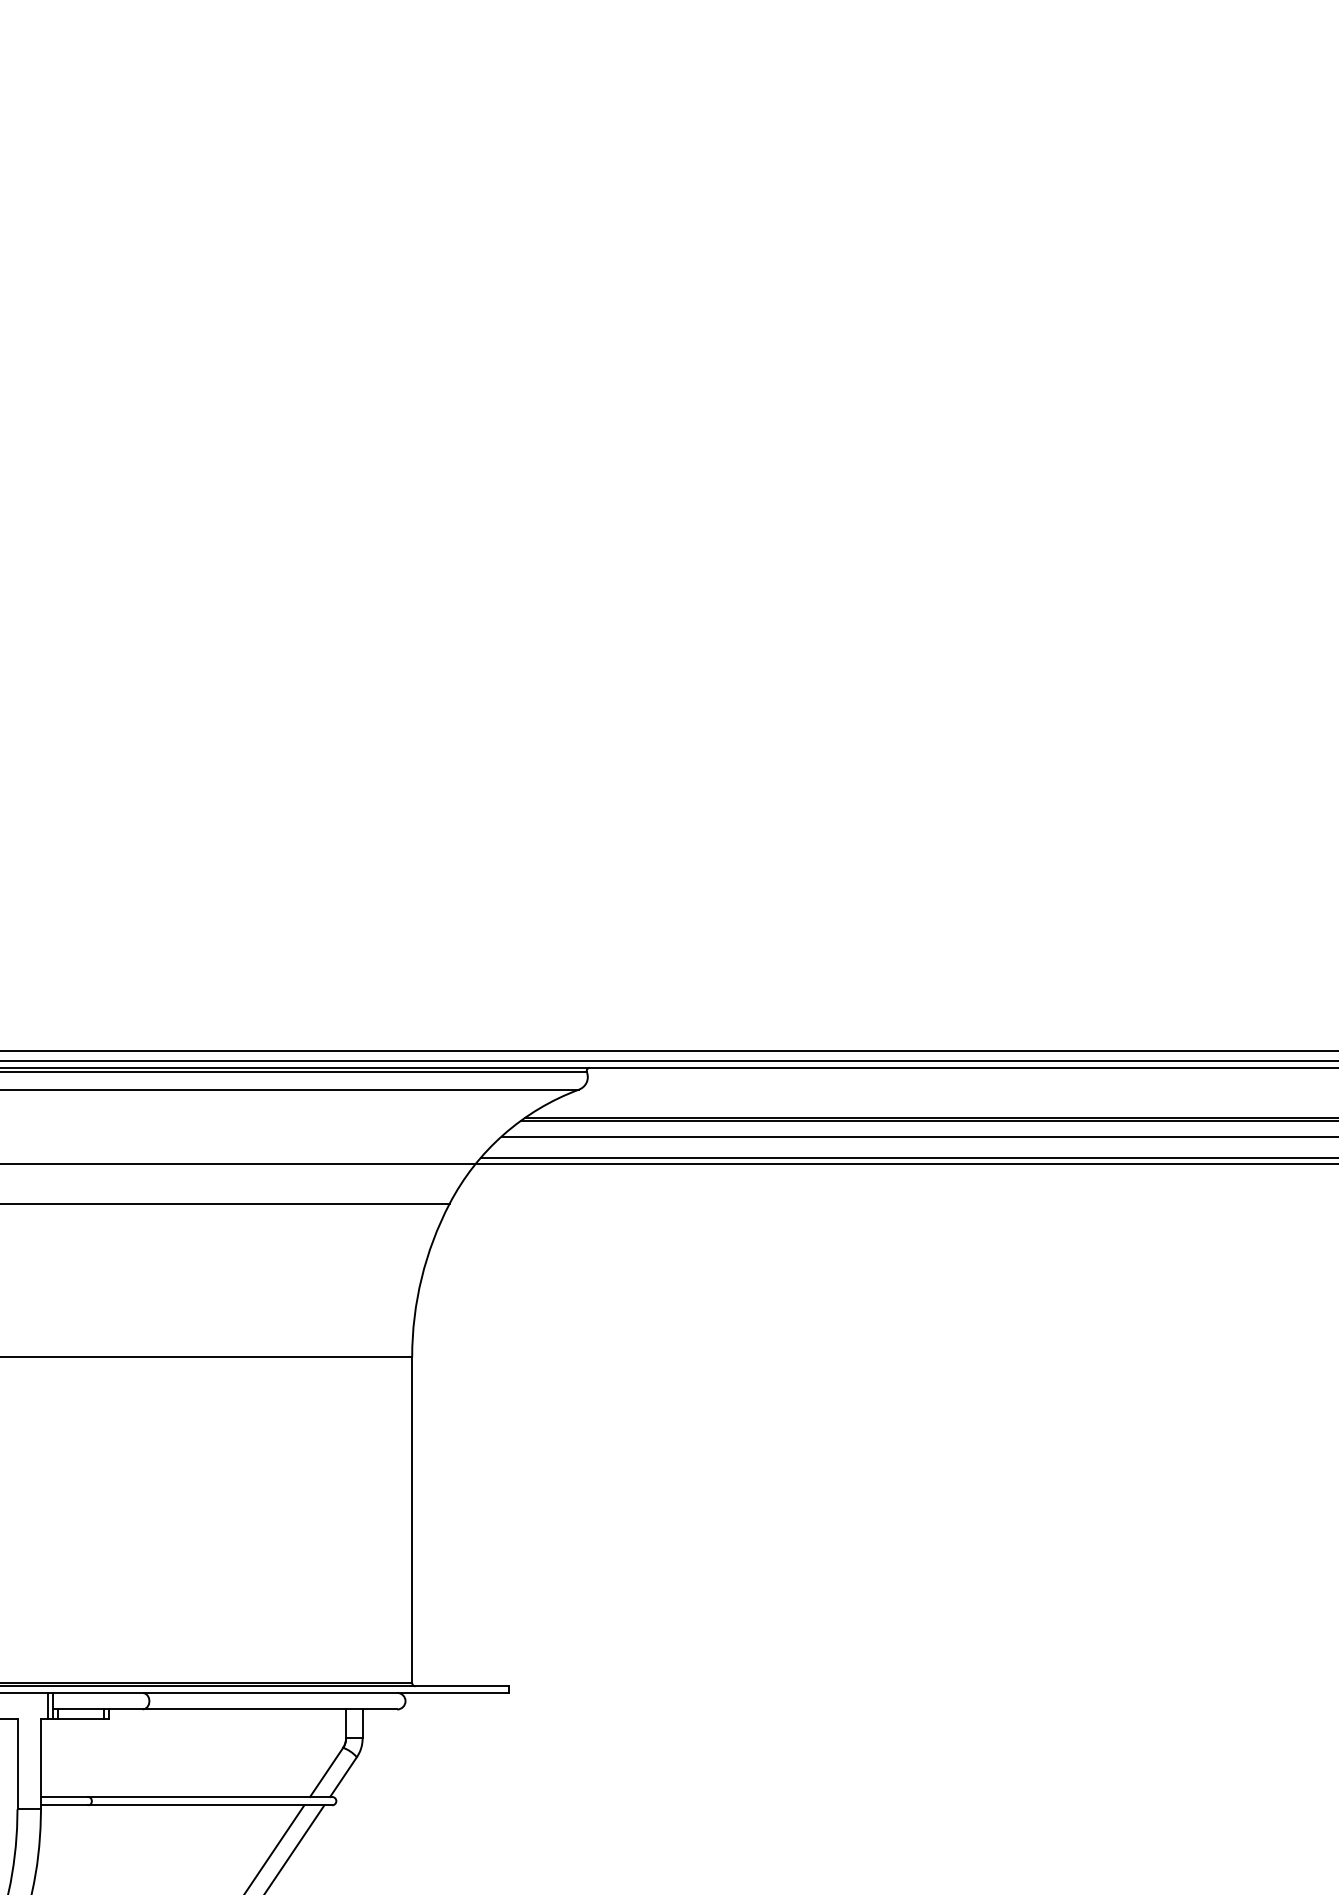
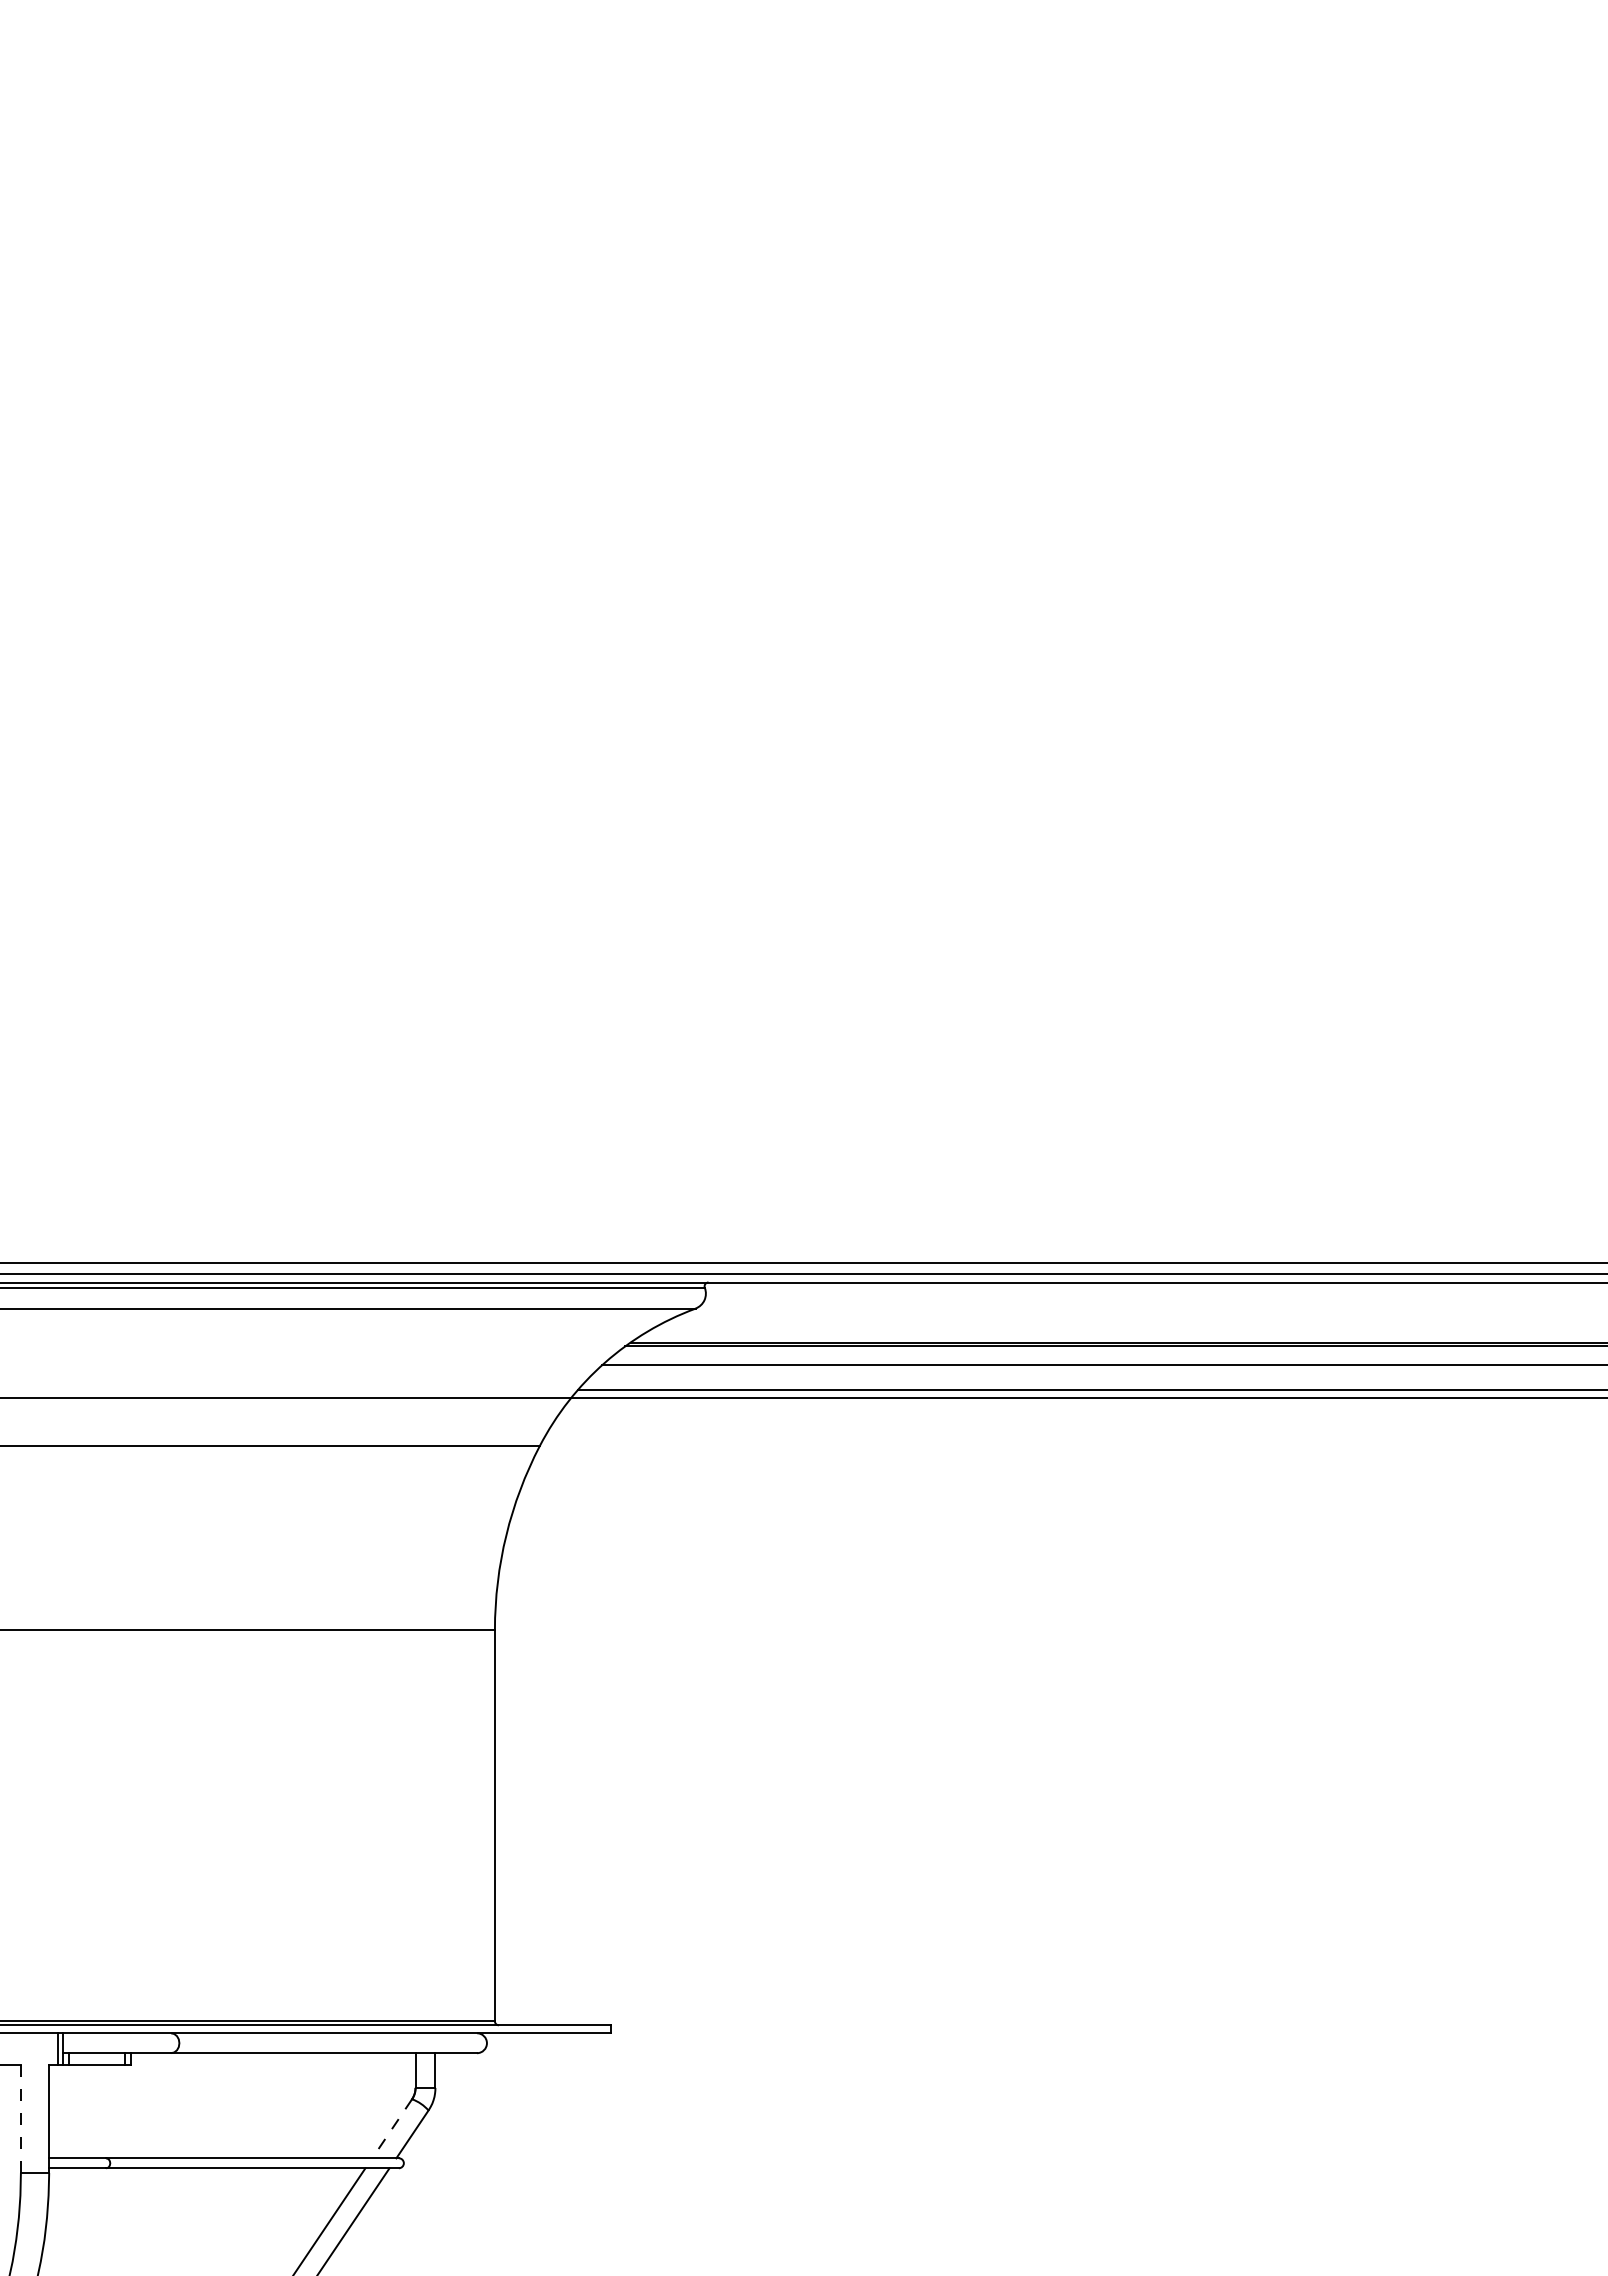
line: (17, 1764) -> (20, 2119), solid -> dashed
line: (326, 1772) -> (392, 2128), solid -> dashed

